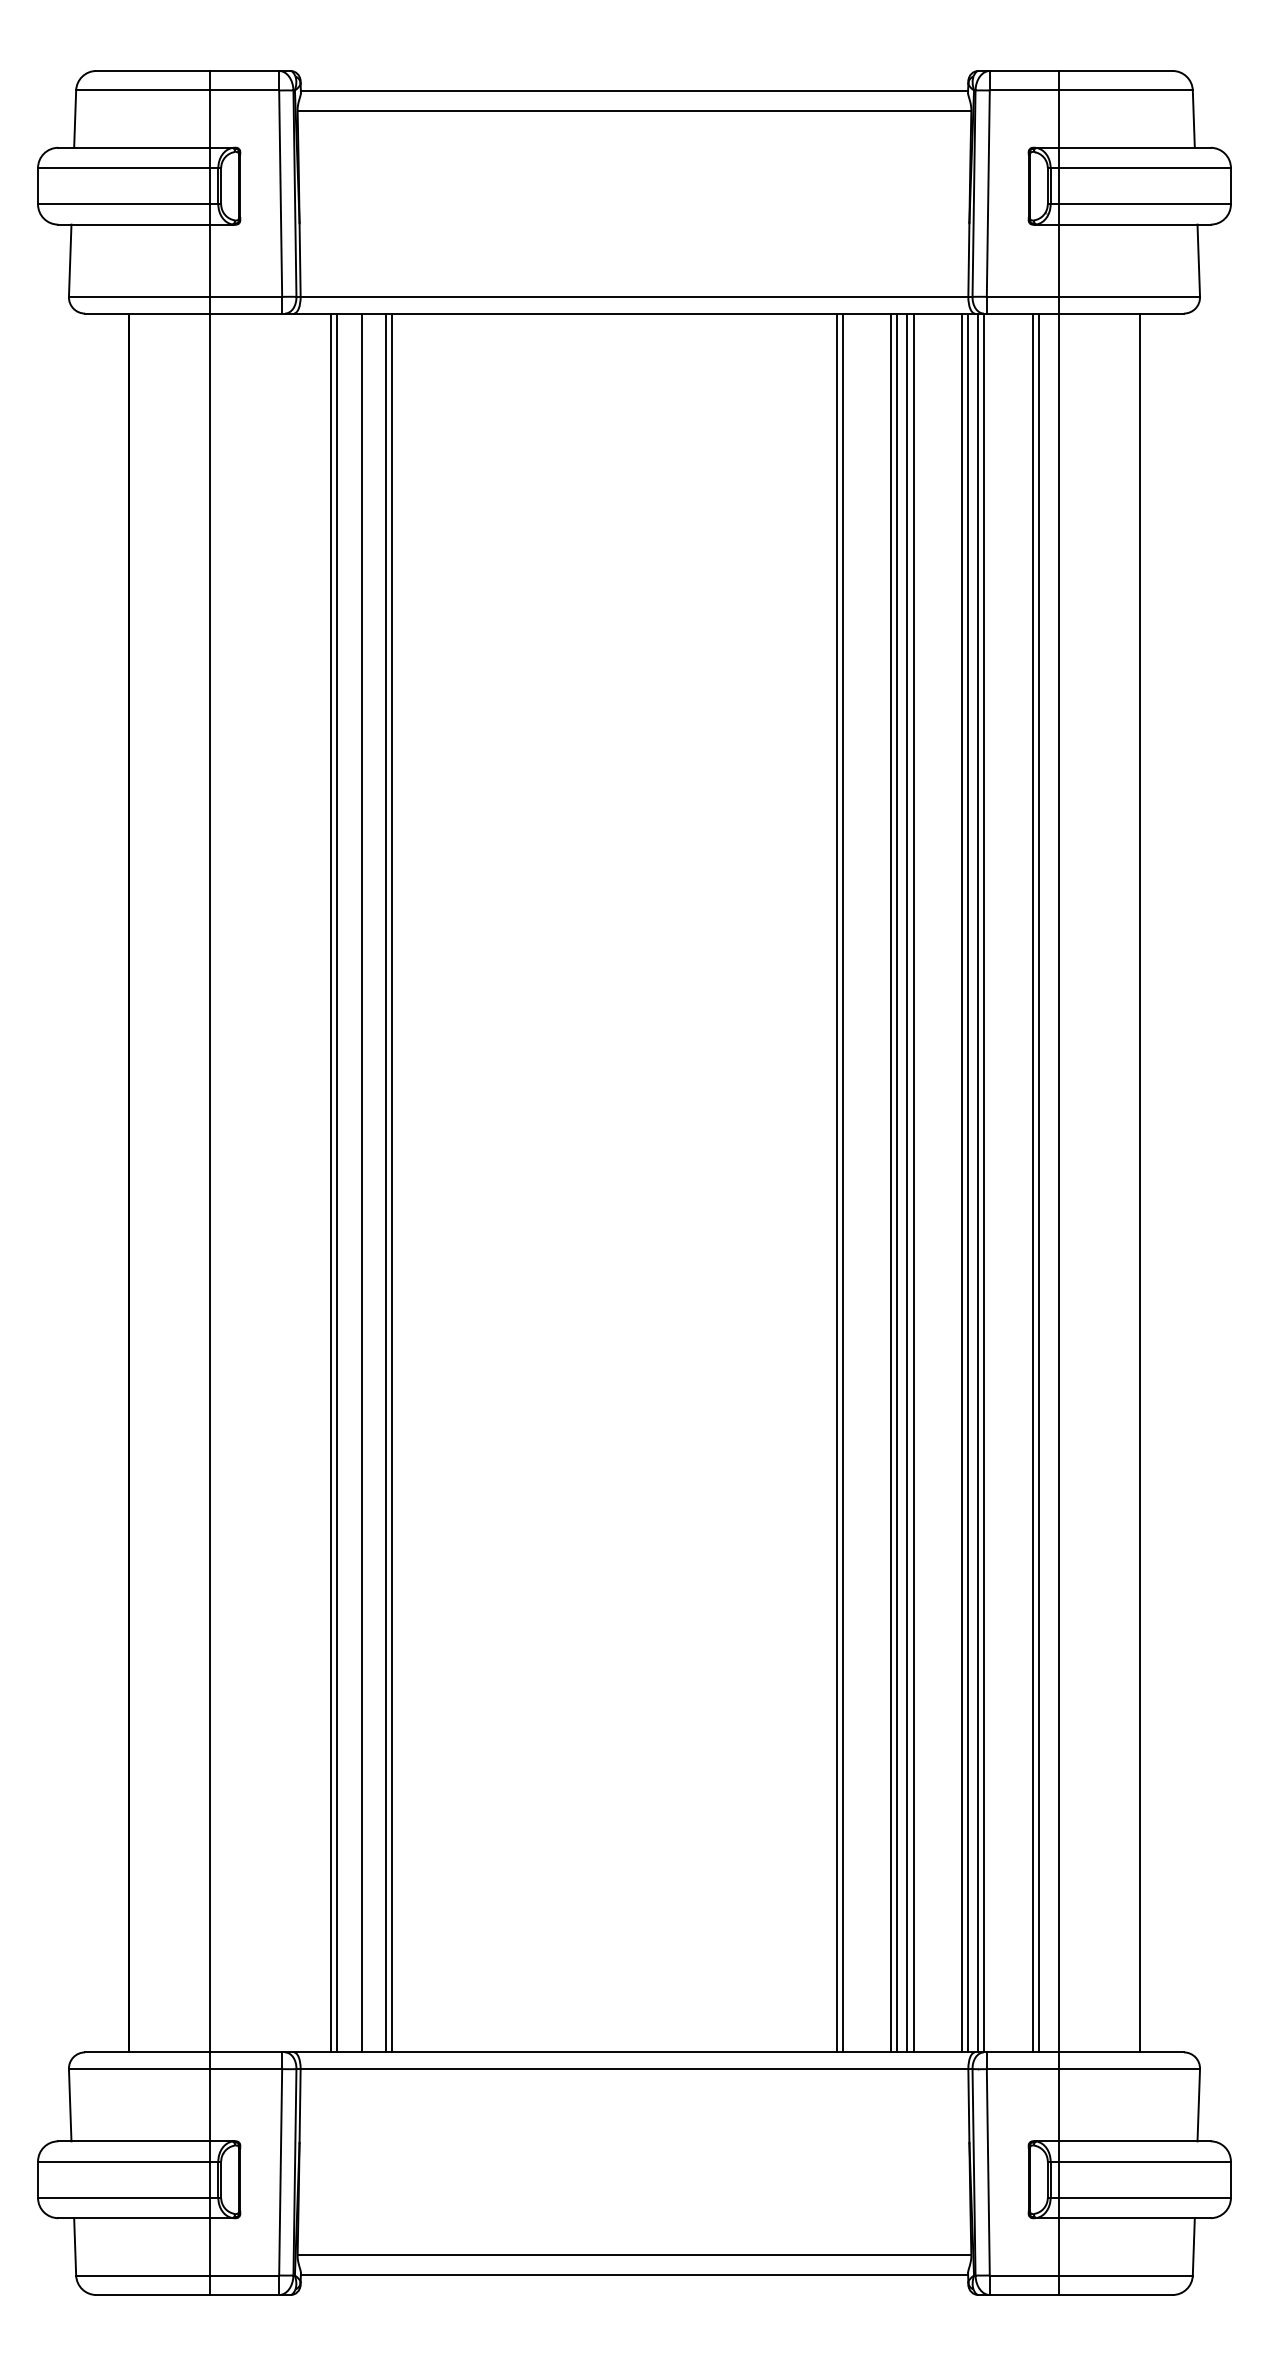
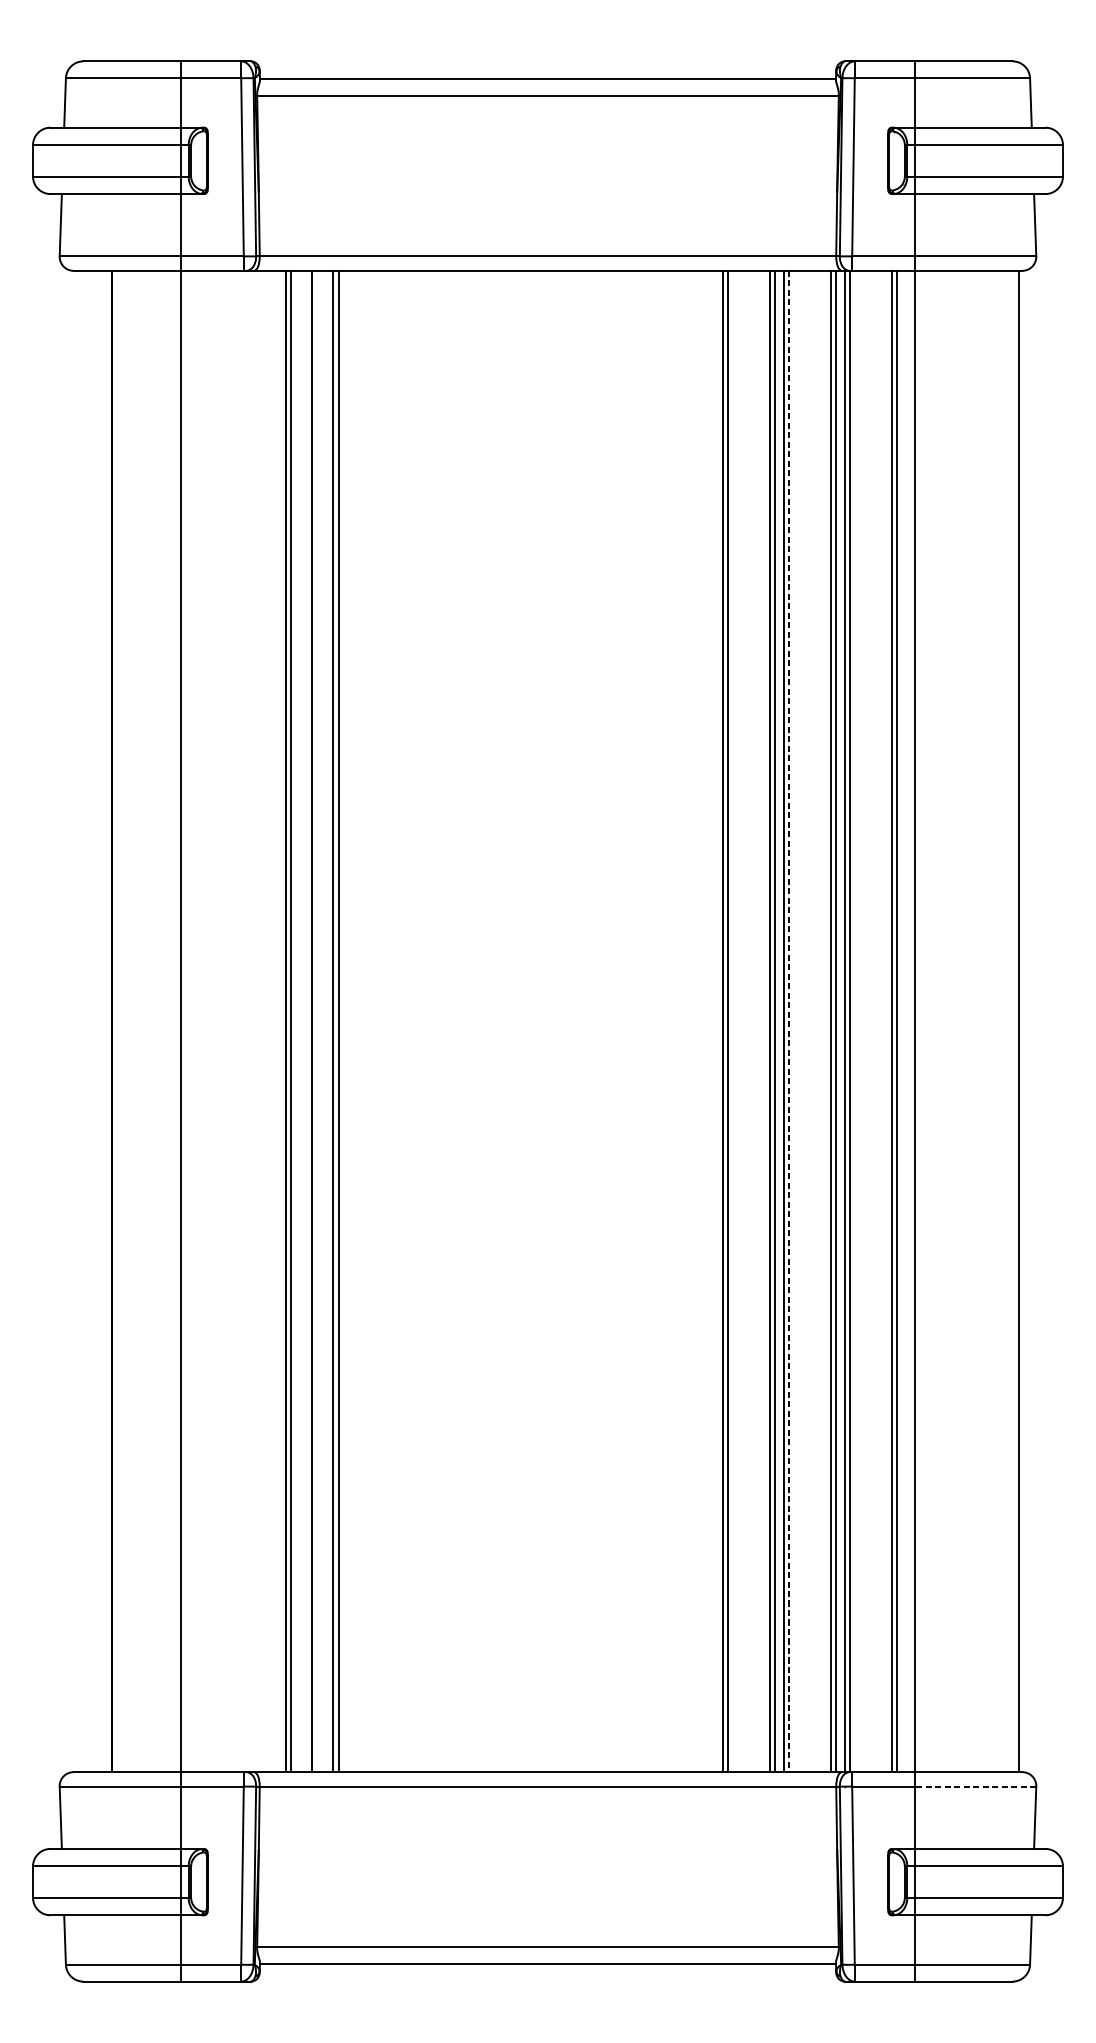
line: (1139, 1182) -> (1018, 1021), moved
line: (913, 1183) -> (788, 1021), solid -> dashed
line: (1129, 2069) -> (975, 1786), solid -> dashed

